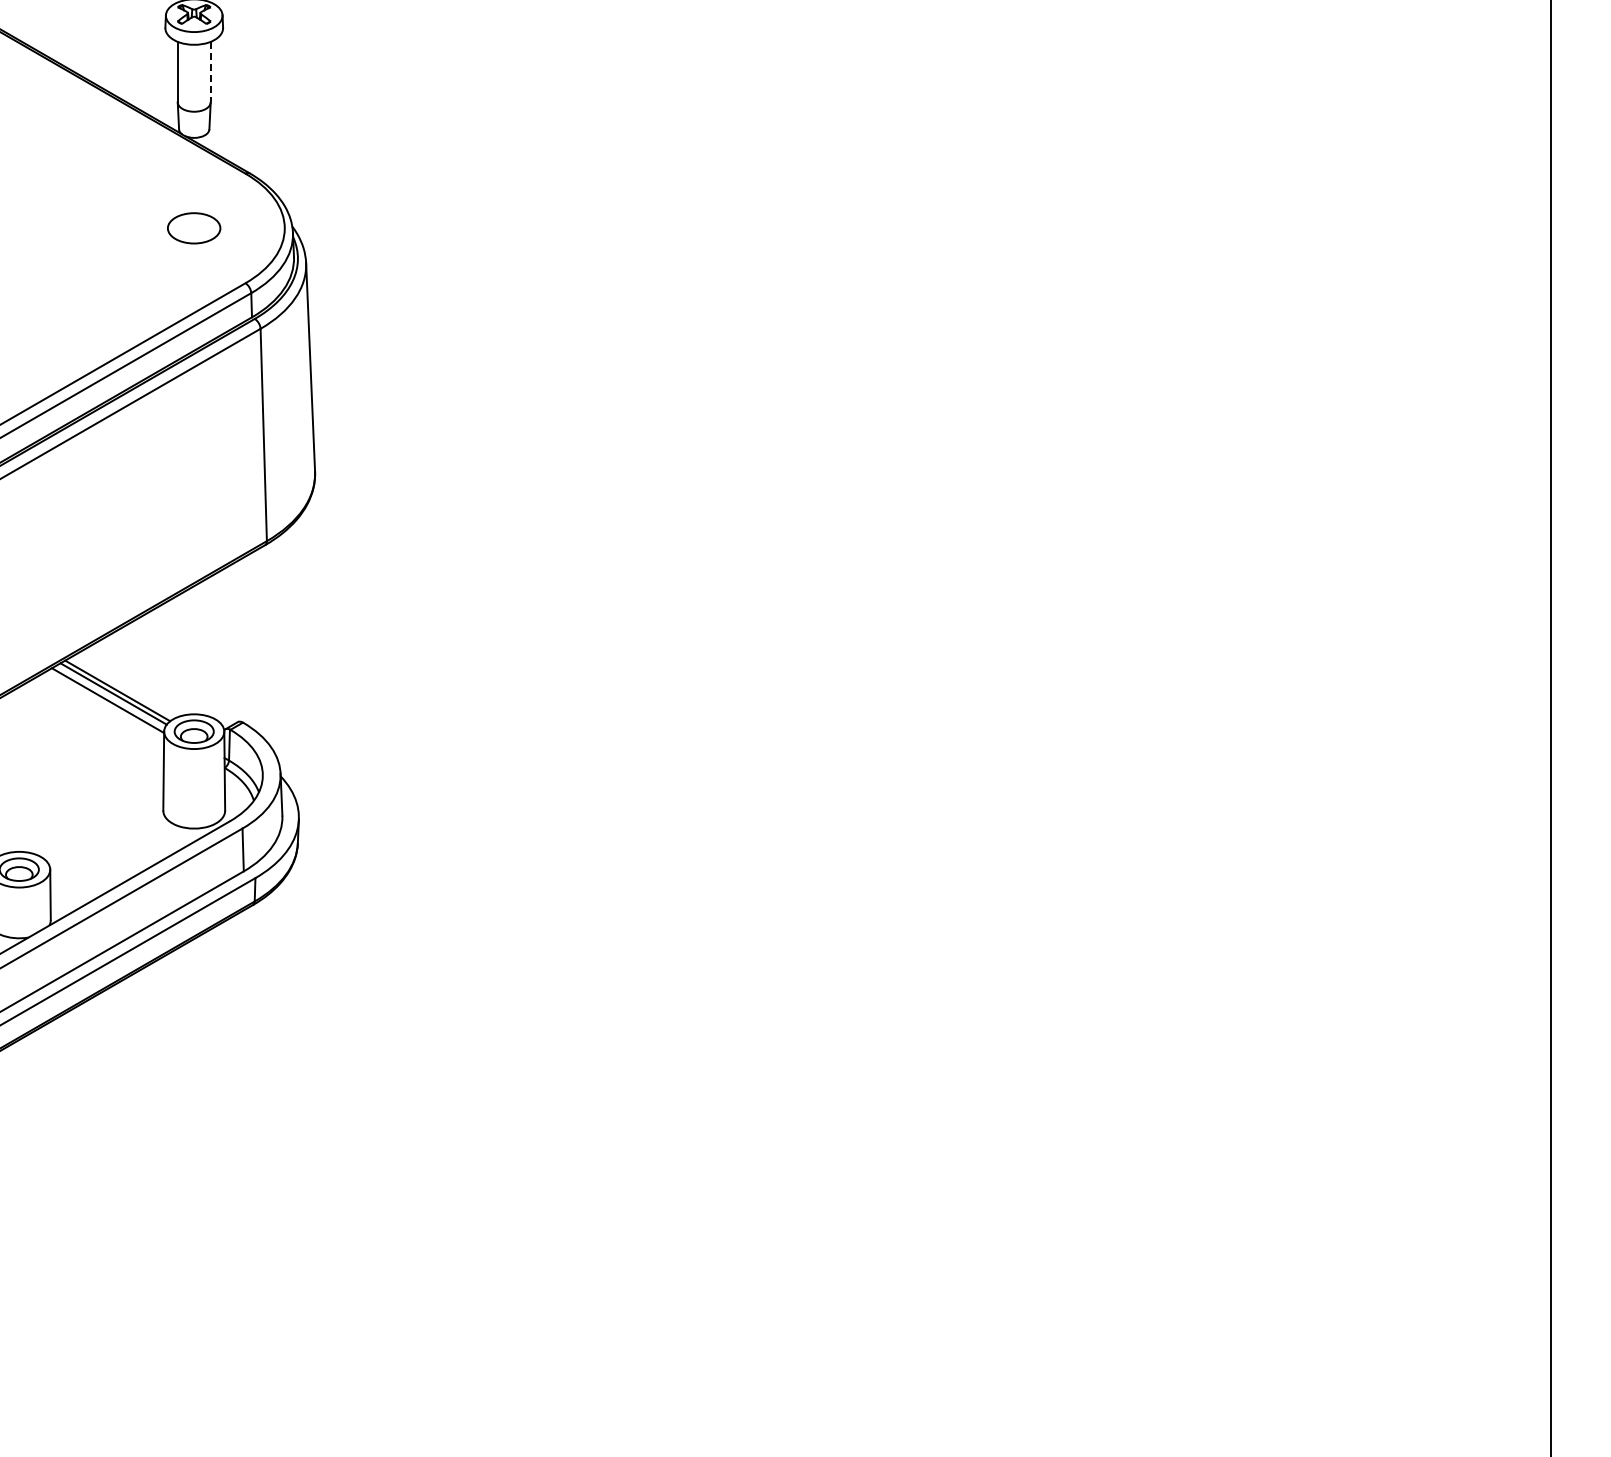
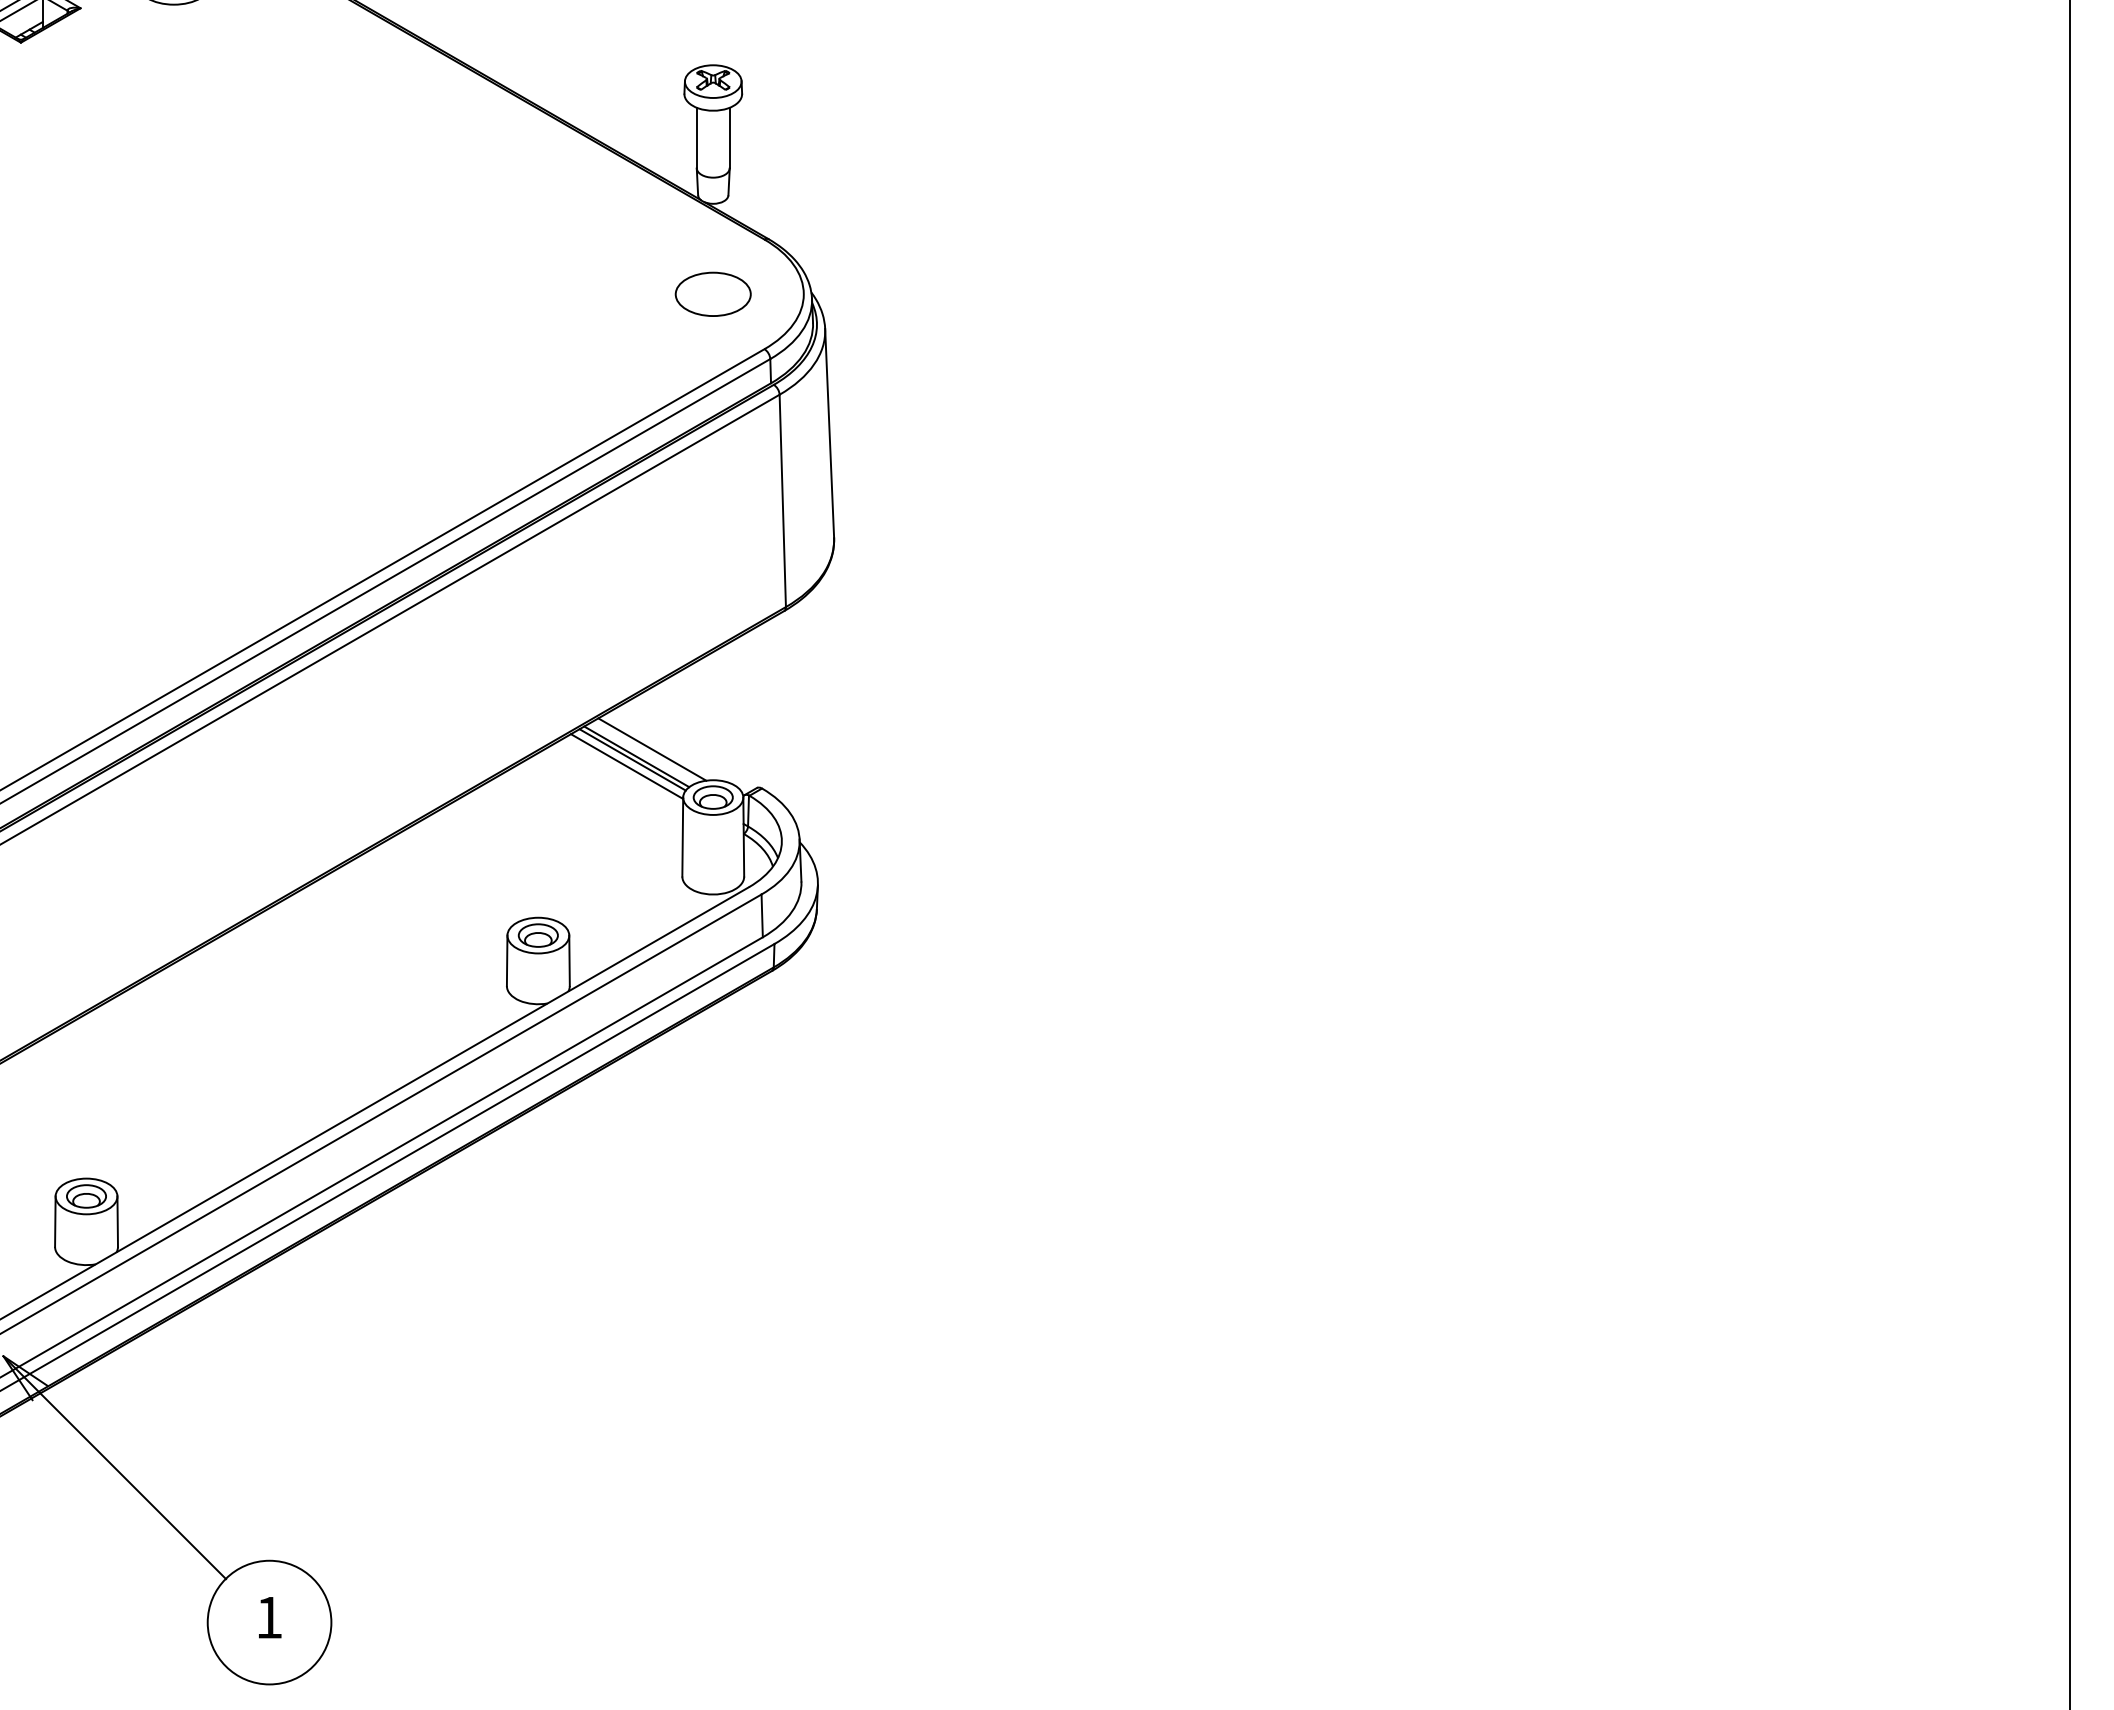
line: (210, 72) -> (729, 138), dashed -> solid
part: (193, 227) -> (712, 293), size x1.43
line: (133, 683) -> (652, 749), added

